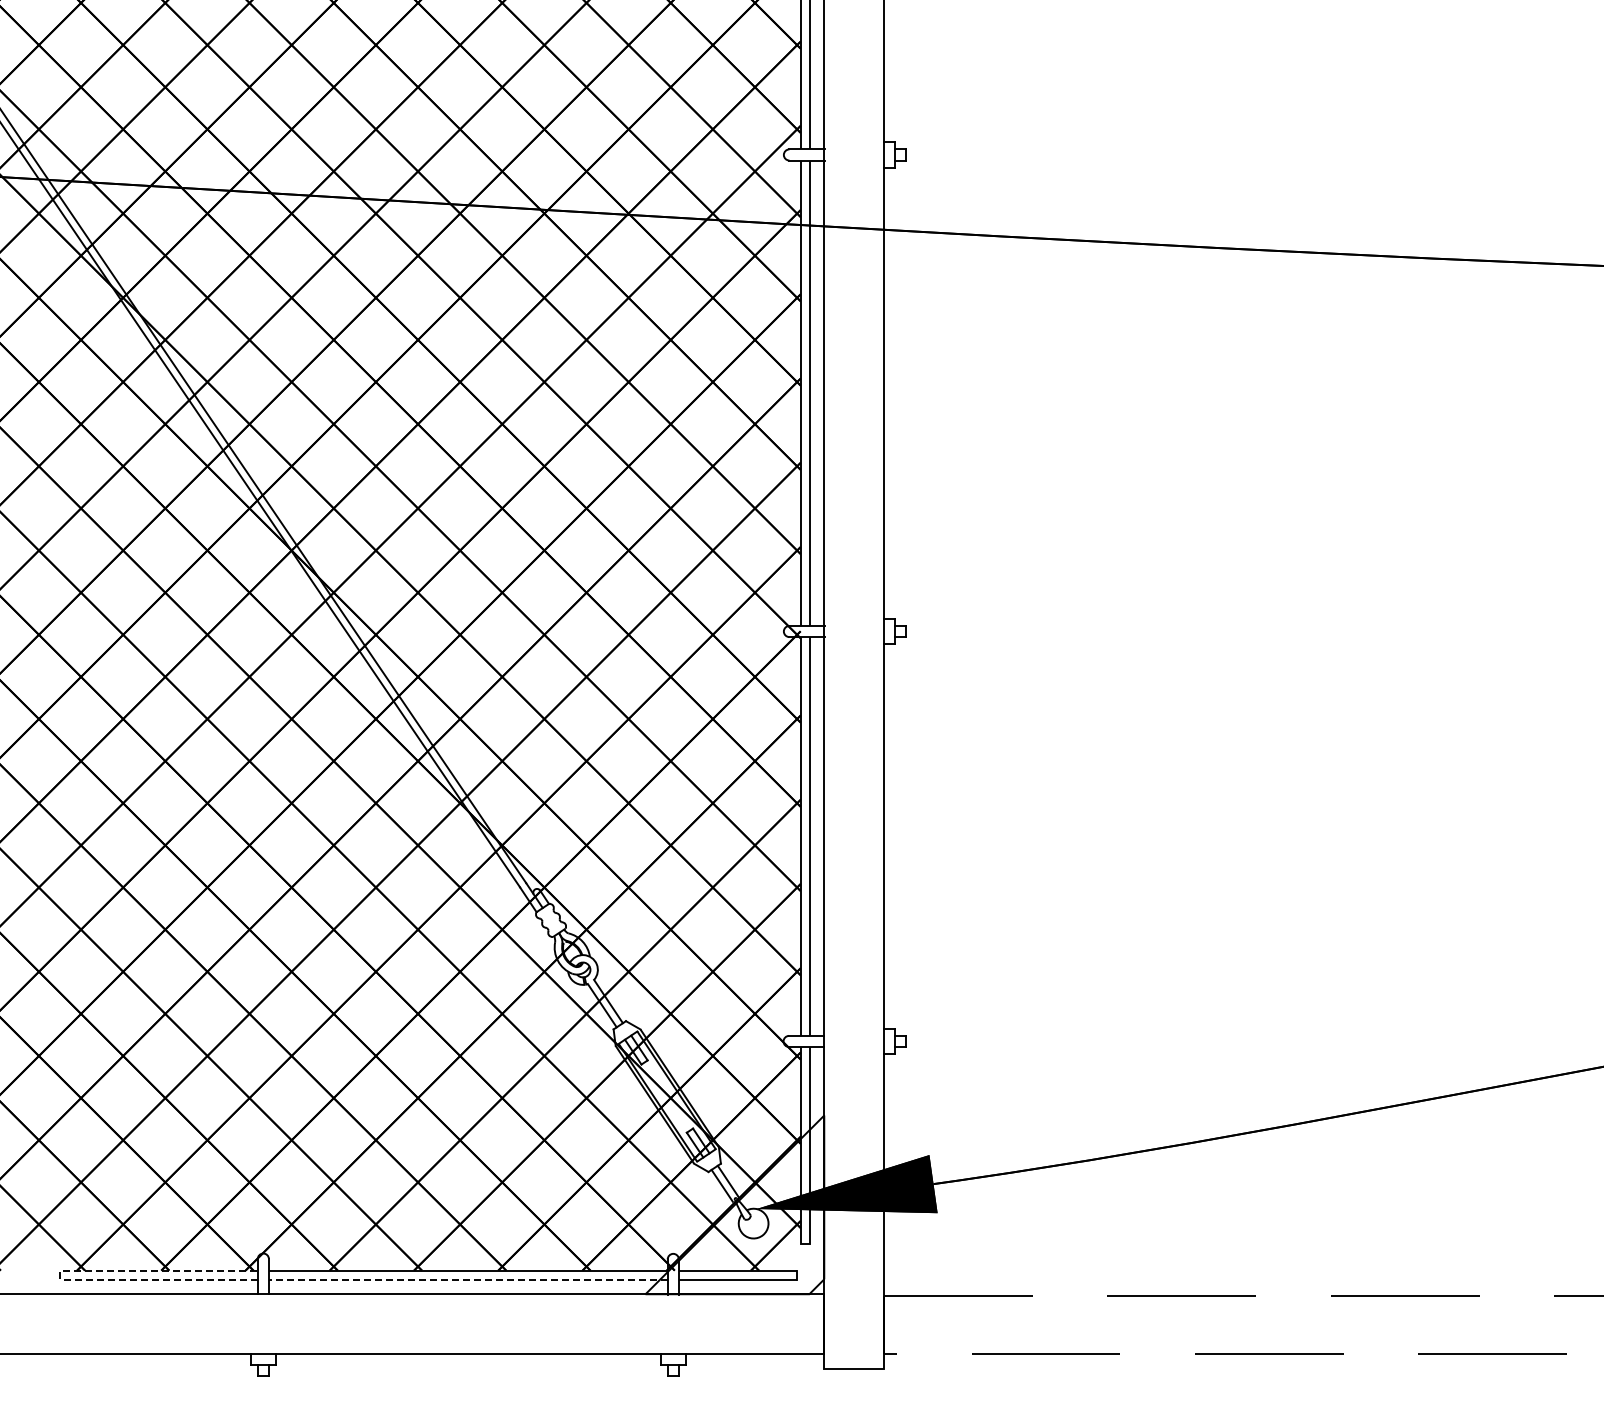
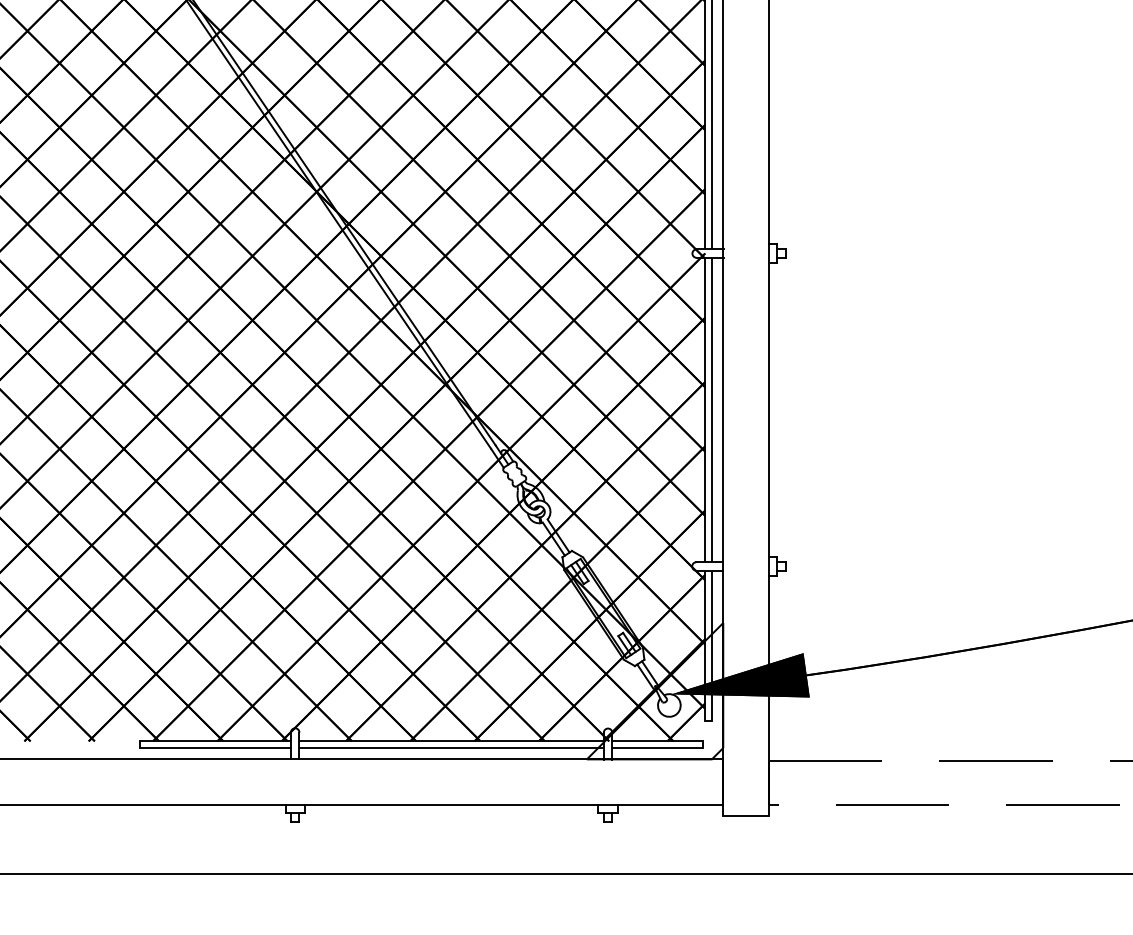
line: (60, 1275) -> (140, 745), dashed -> solid
line: (467, 1279) -> (450, 748), dashed -> solid

